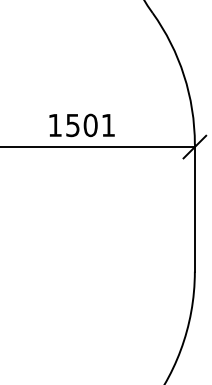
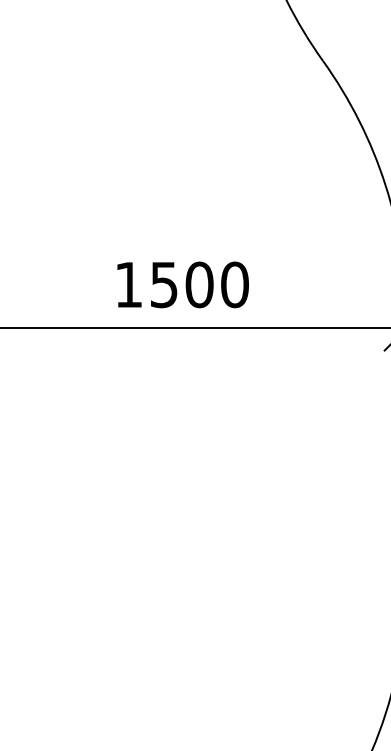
text: (108, 125) -> (235, 285), 1501 -> 1500

